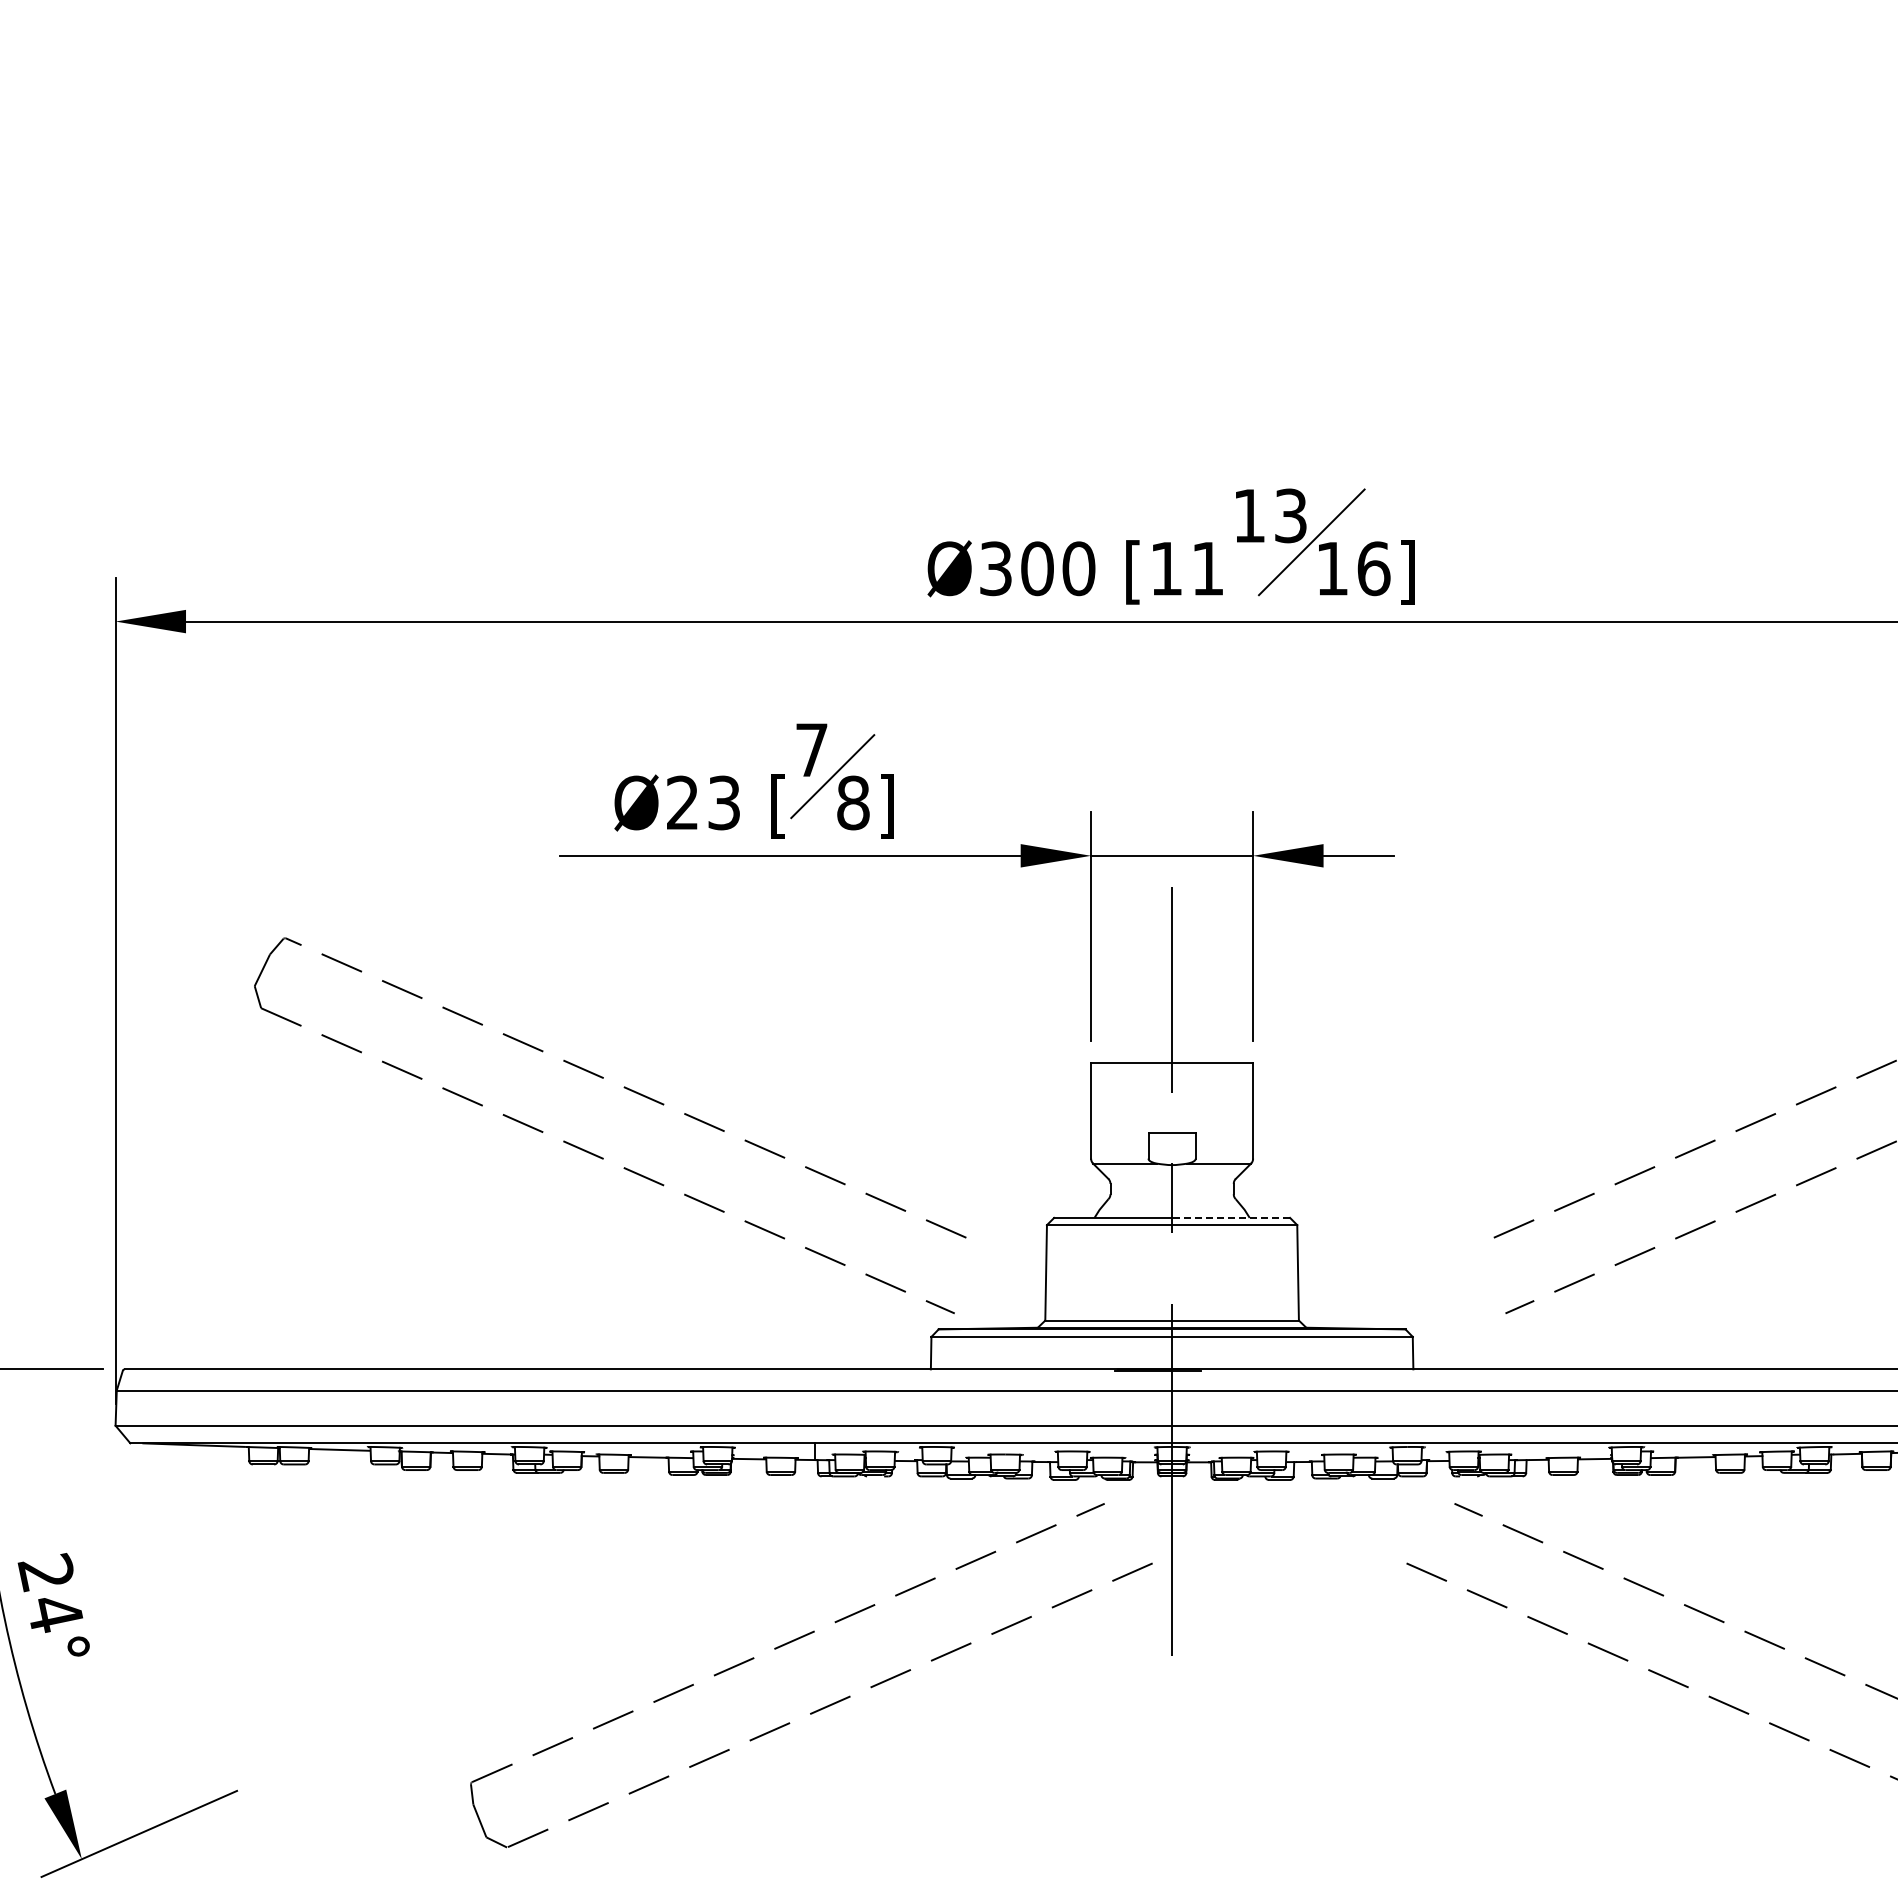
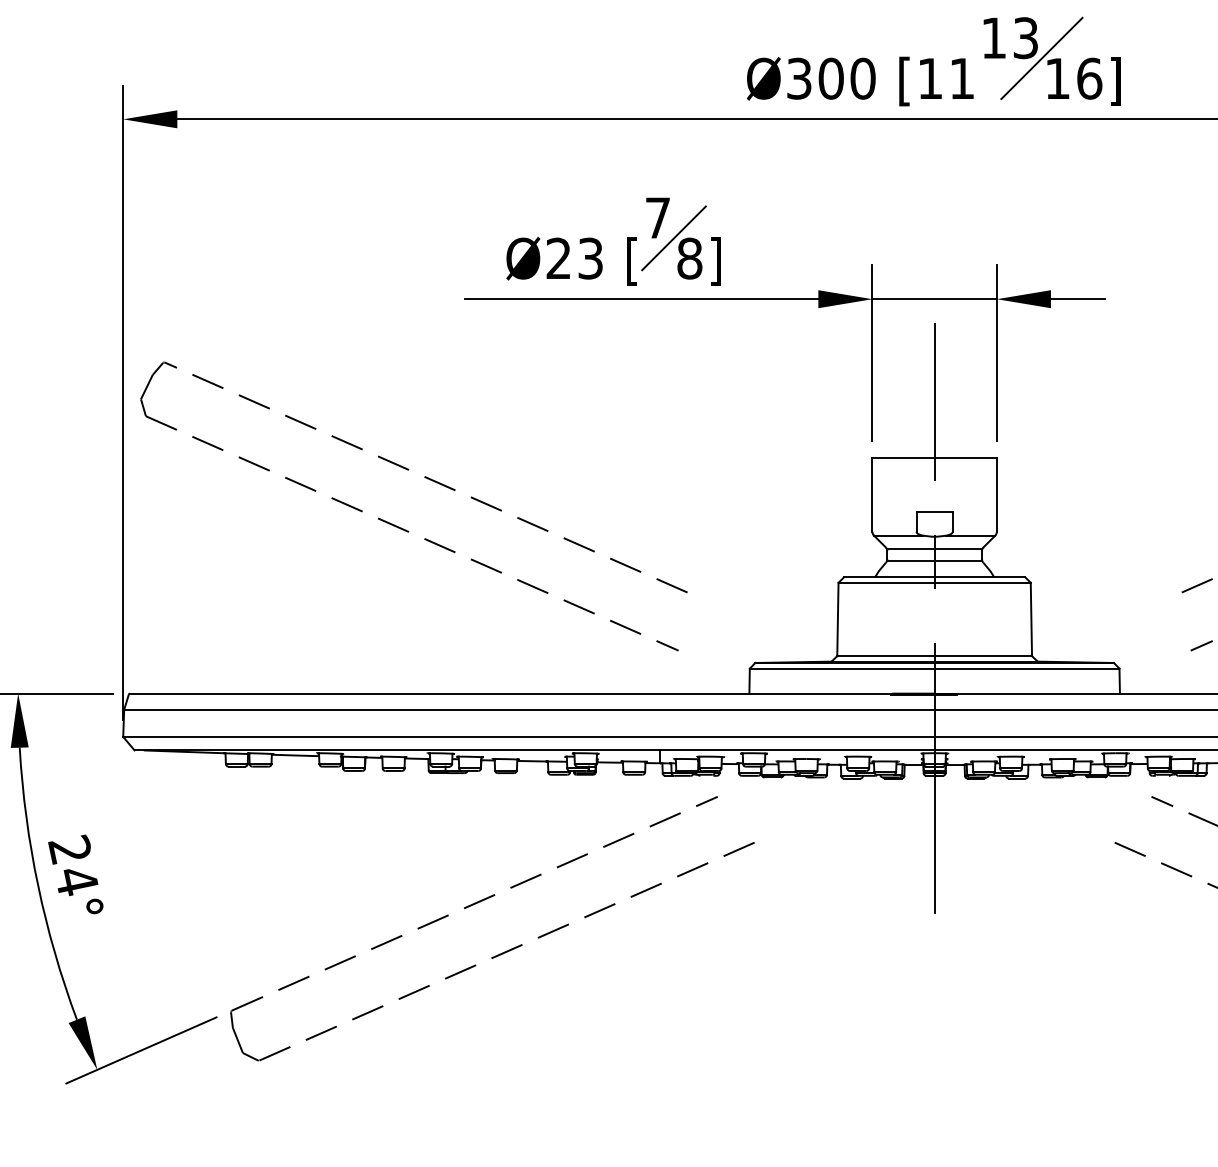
part: (596, 1154) -> (403, 528), moved
line: (1171, 1181) -> (934, 549), added
line: (1171, 1196) -> (934, 560), added
line: (1231, 1217) -> (980, 576), dashed -> solid
part: (826, 1705) -> (504, 951), moved

